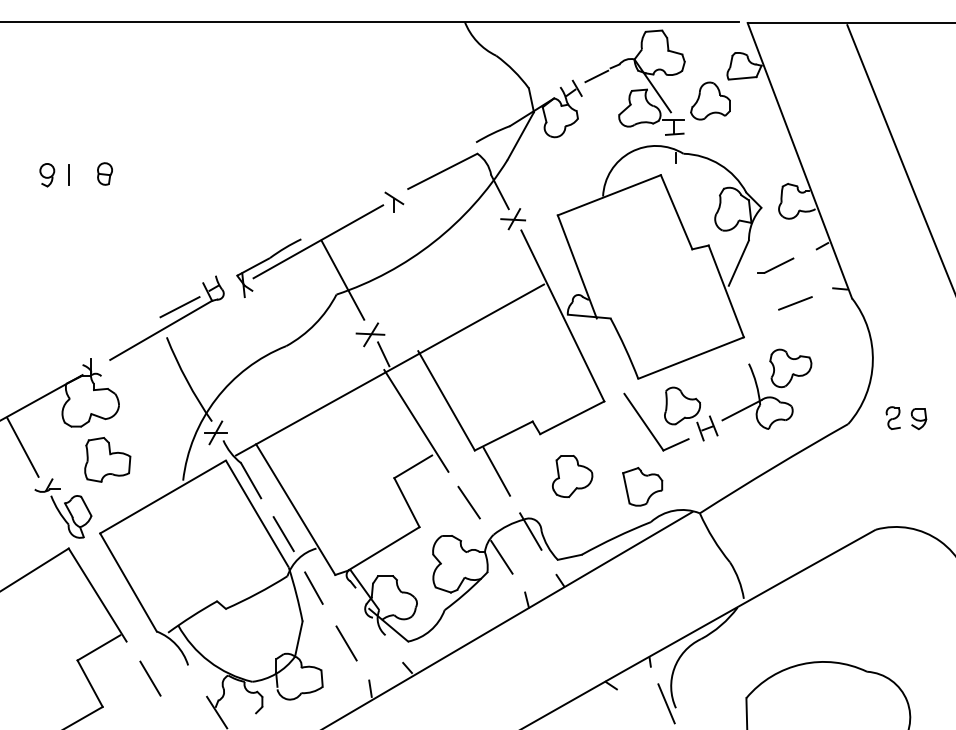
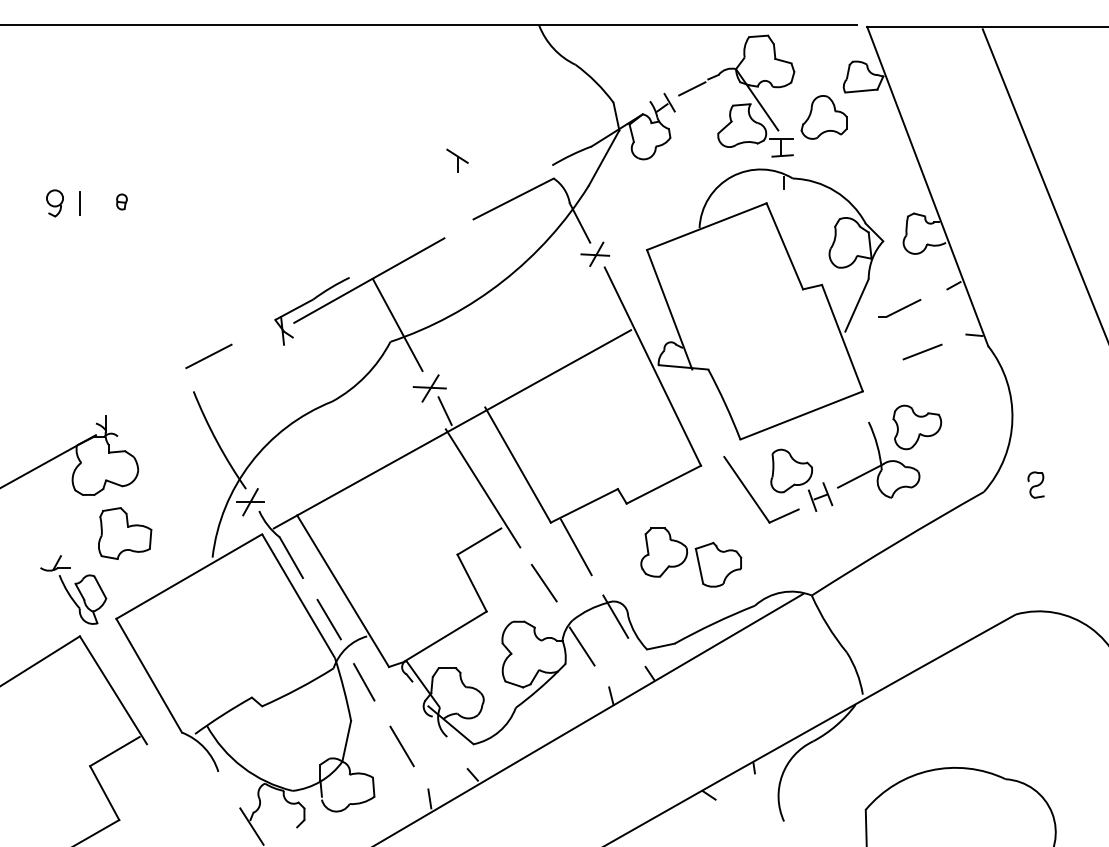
part: (104, 173) -> (121, 201), size x0.6
part: (394, 202) -> (457, 160), moved
part: (169, 324) -> (196, 376), removed
part: (918, 418) -> (1065, 485), removed
line: (22, 446) -> (26, 518), removed
part: (642, 486) -> (718, 564), moved
line: (150, 678) -> (174, 786), removed
line: (665, 703) -> (772, 816), removed

